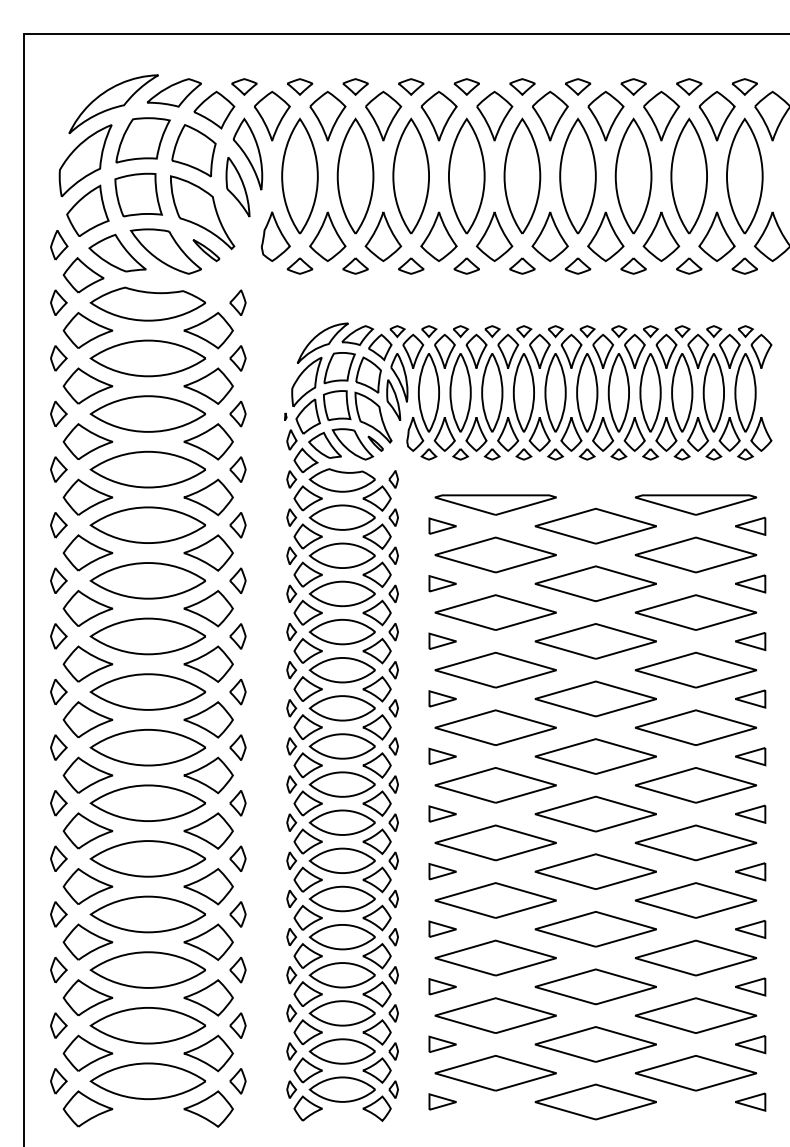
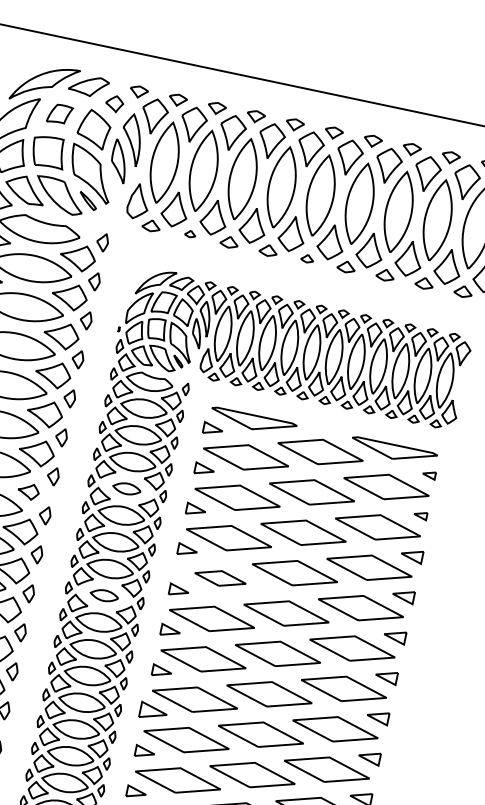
part: (214, 109) -> (114, 103), size x0.6
part: (142, 140) -> (59, 114), size x0.6
part: (355, 265) -> (190, 233), size x0.6
part: (522, 265) -> (307, 258), size x0.7
part: (750, 525) -> (429, 474), size x0.6
part: (750, 583) -> (420, 515), size x0.6
part: (341, 632) -> (126, 488), size x0.6
part: (208, 663) -> (28, 491), size x0.6
part: (495, 727) -> (220, 578), size x0.6
part: (341, 784) -> (103, 595), size x0.6
part: (442, 928) -> (153, 711), size x1.4

